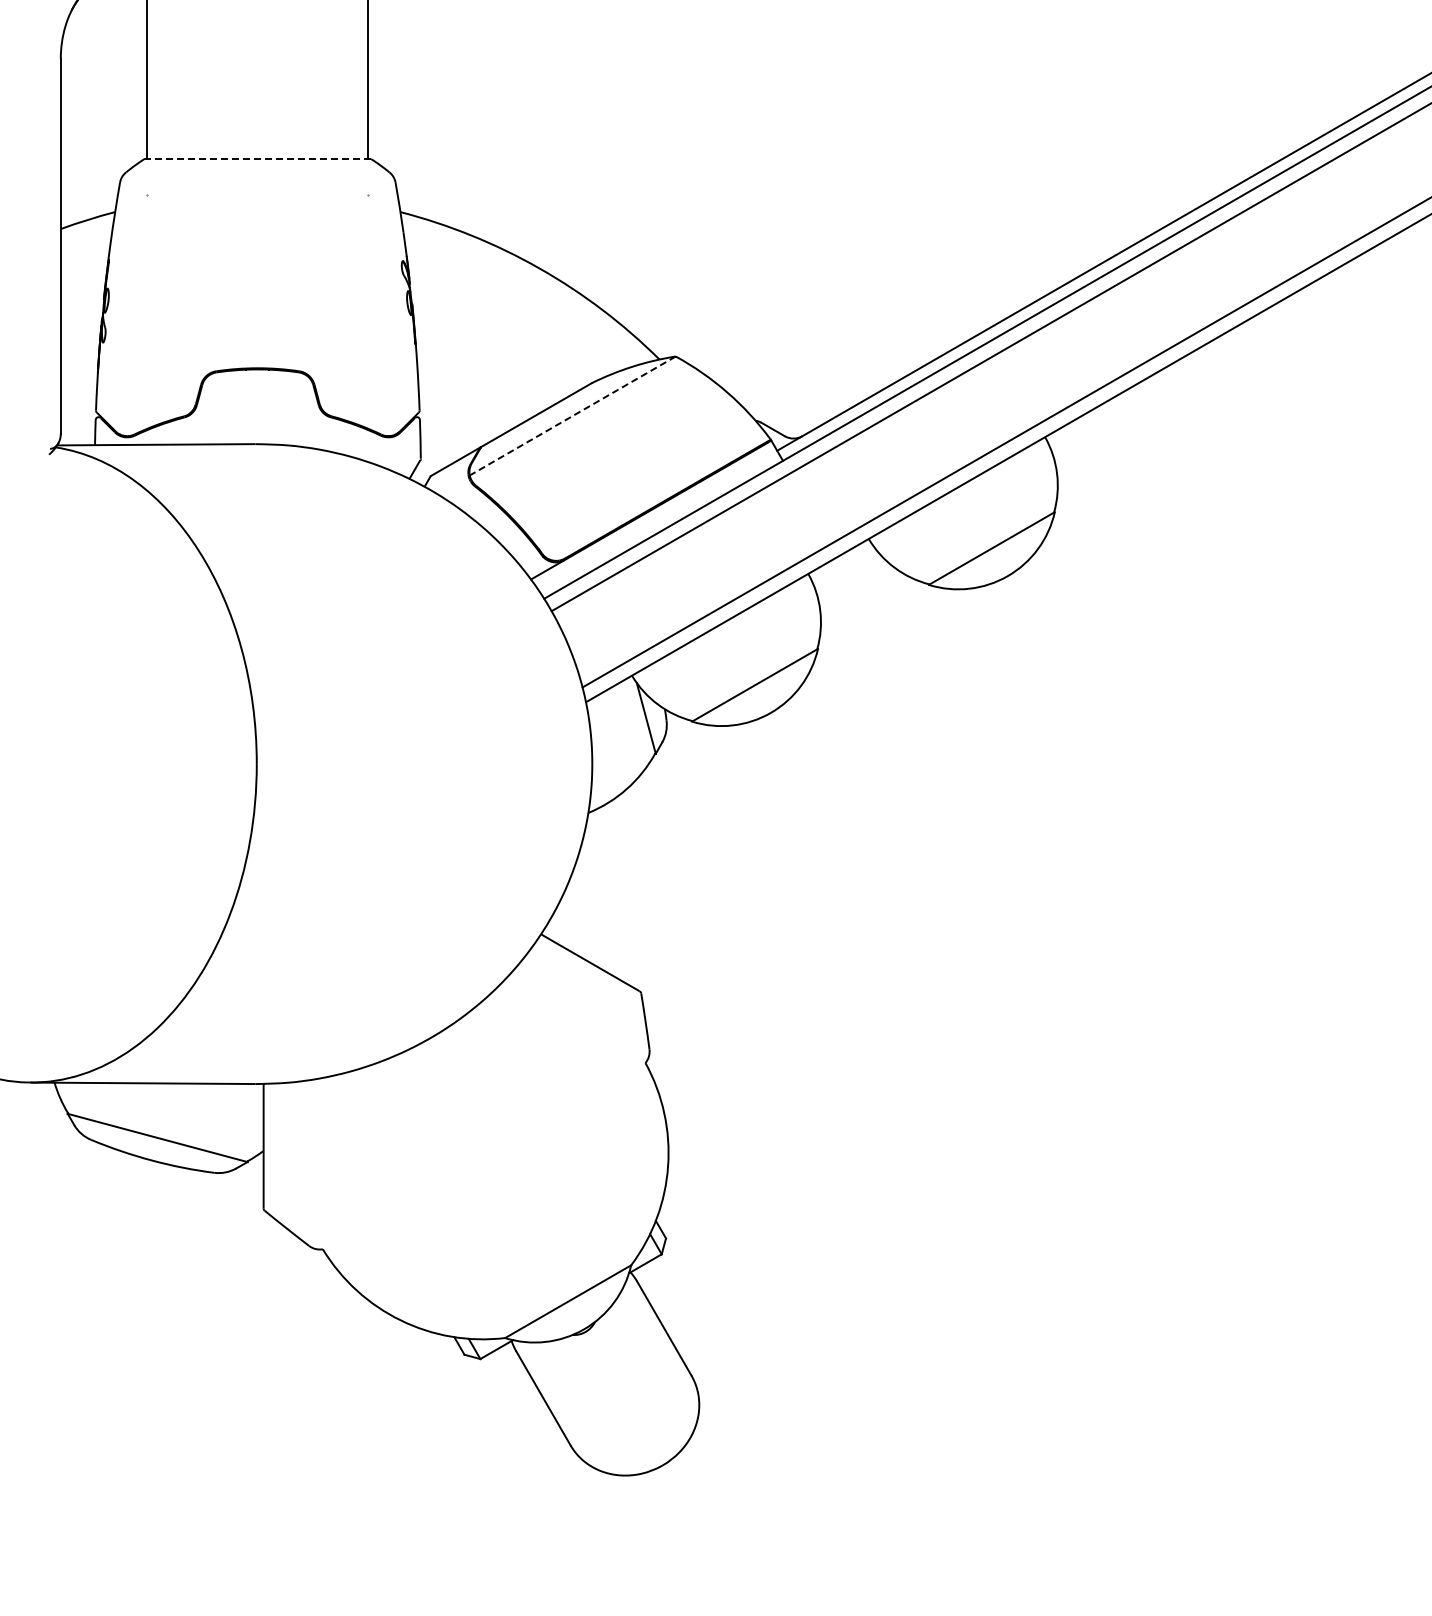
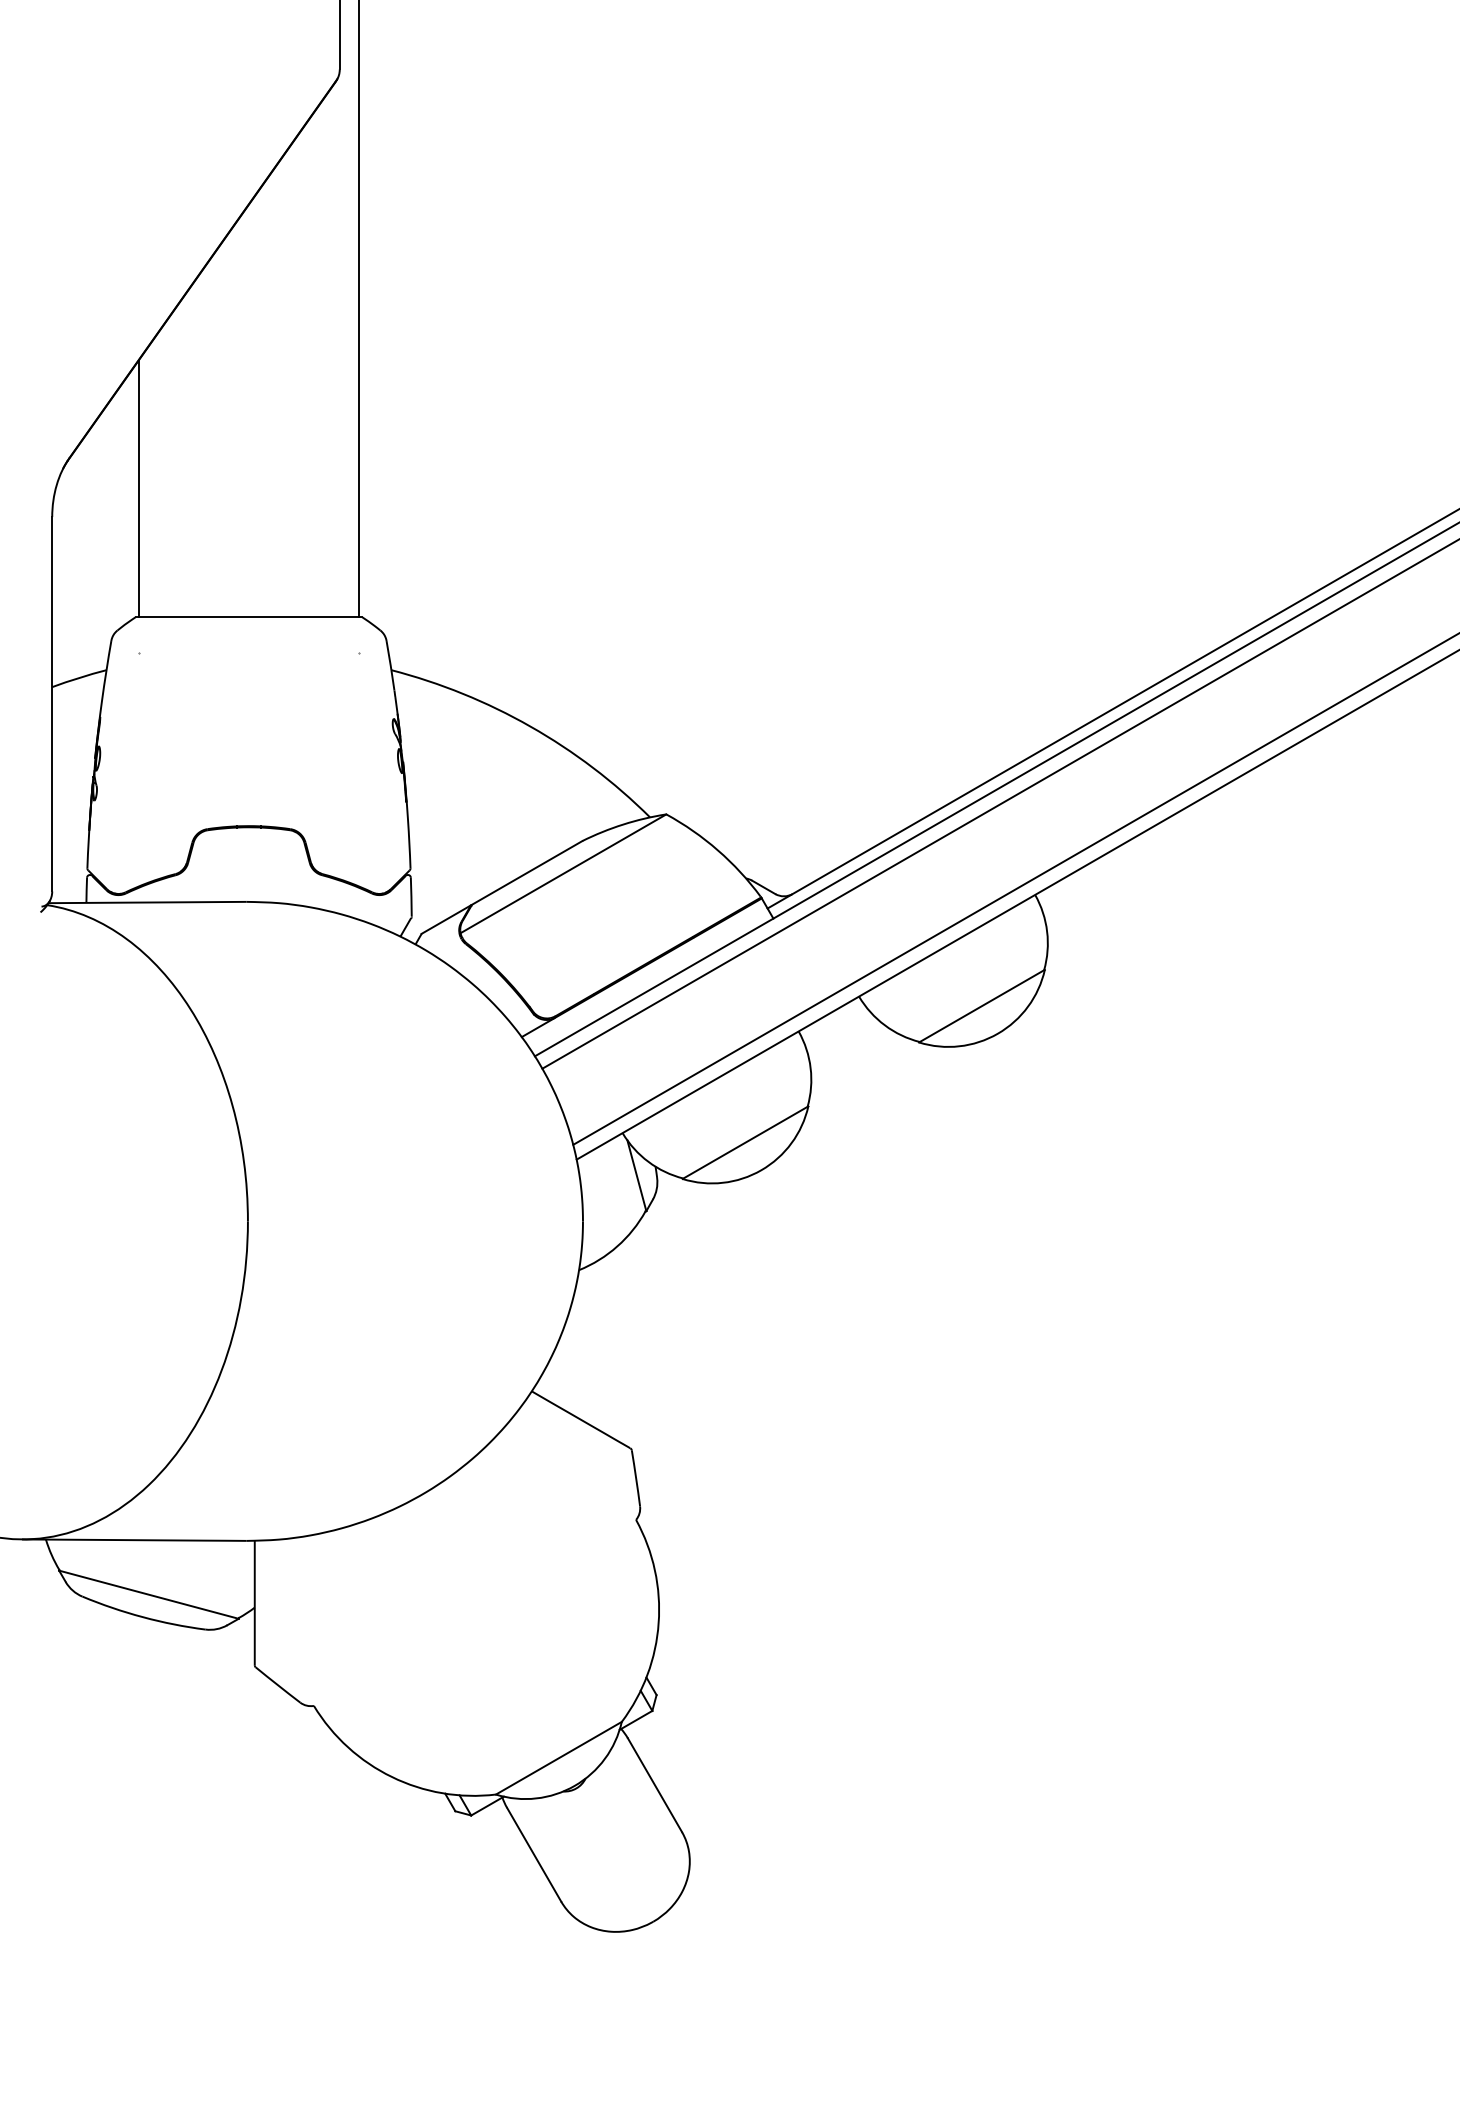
line: (257, 159) -> (248, 617), dashed -> solid
line: (572, 415) -> (563, 873), dashed -> solid

